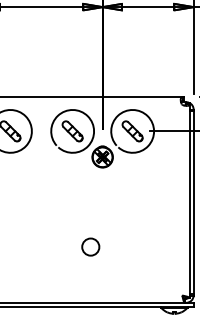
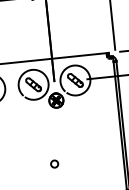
circle: (90, 246) -> (54, 163), size x0.6

